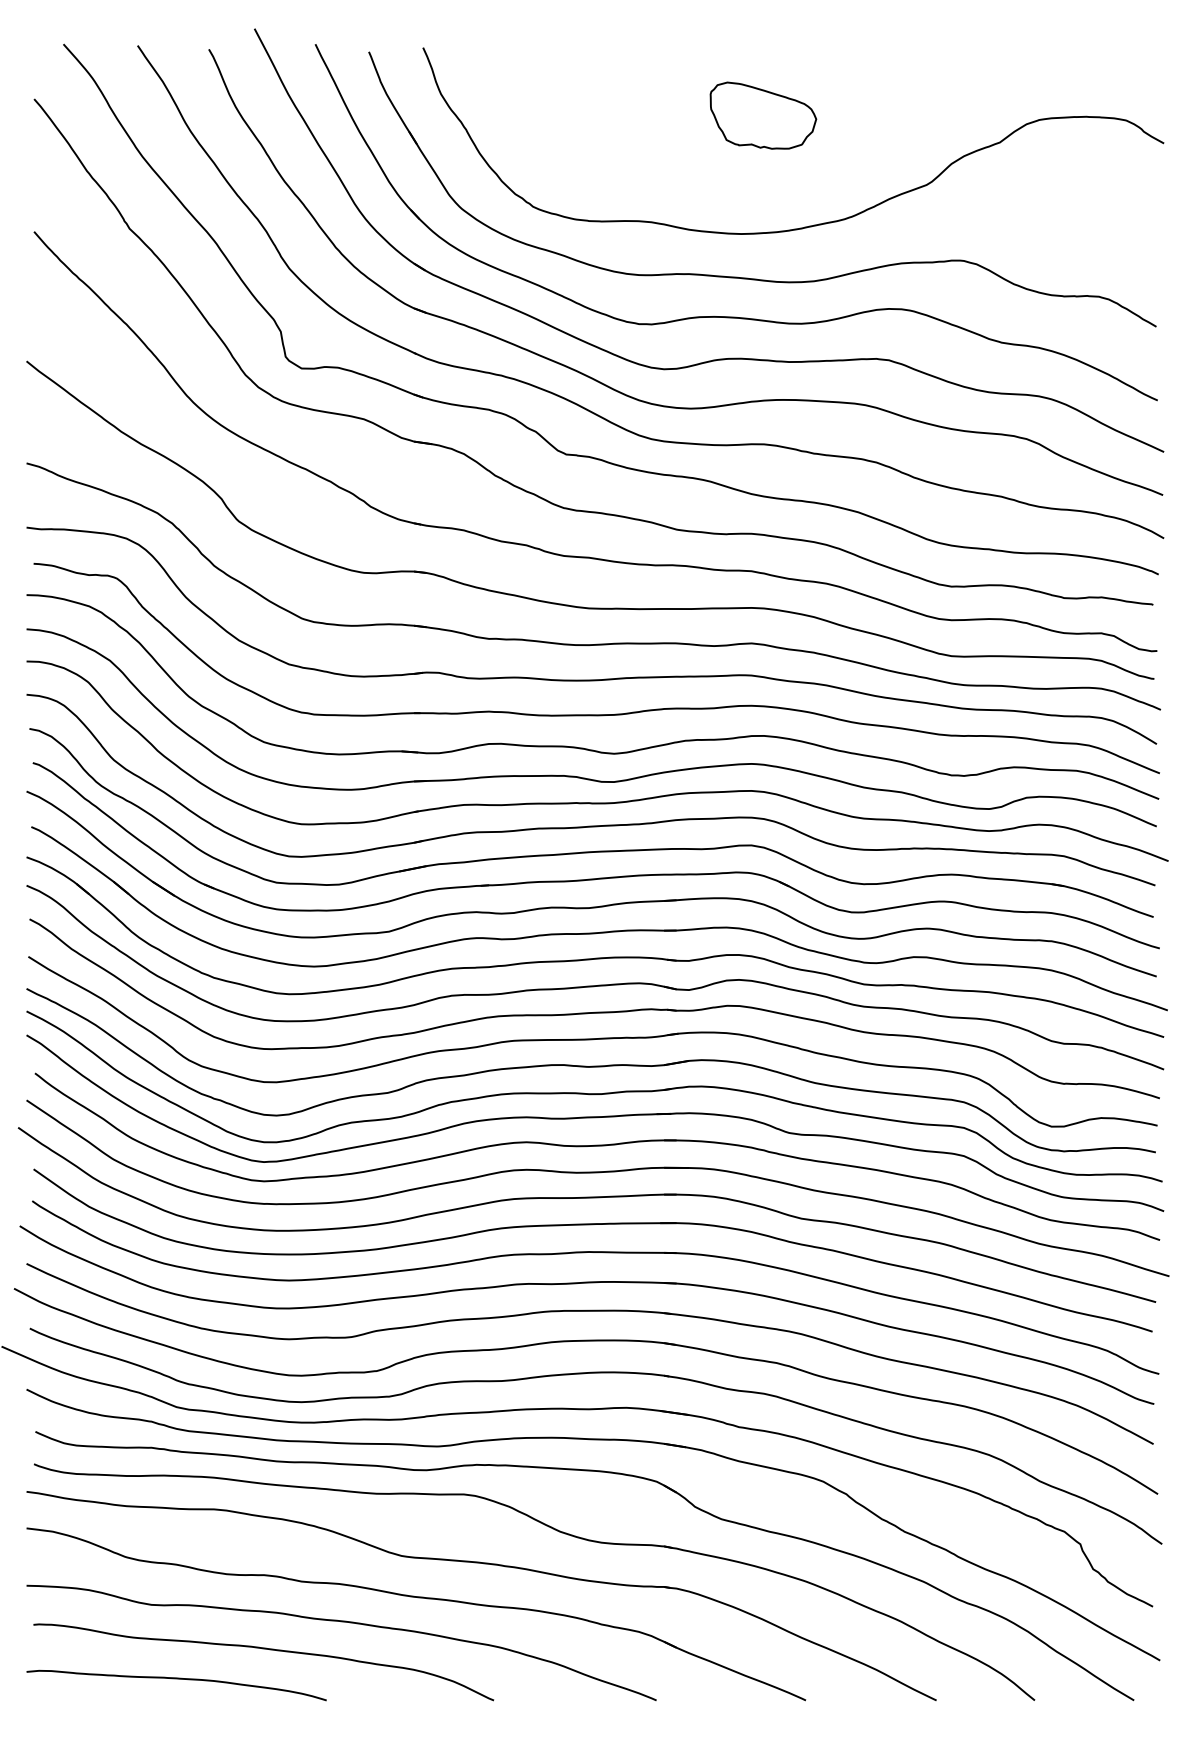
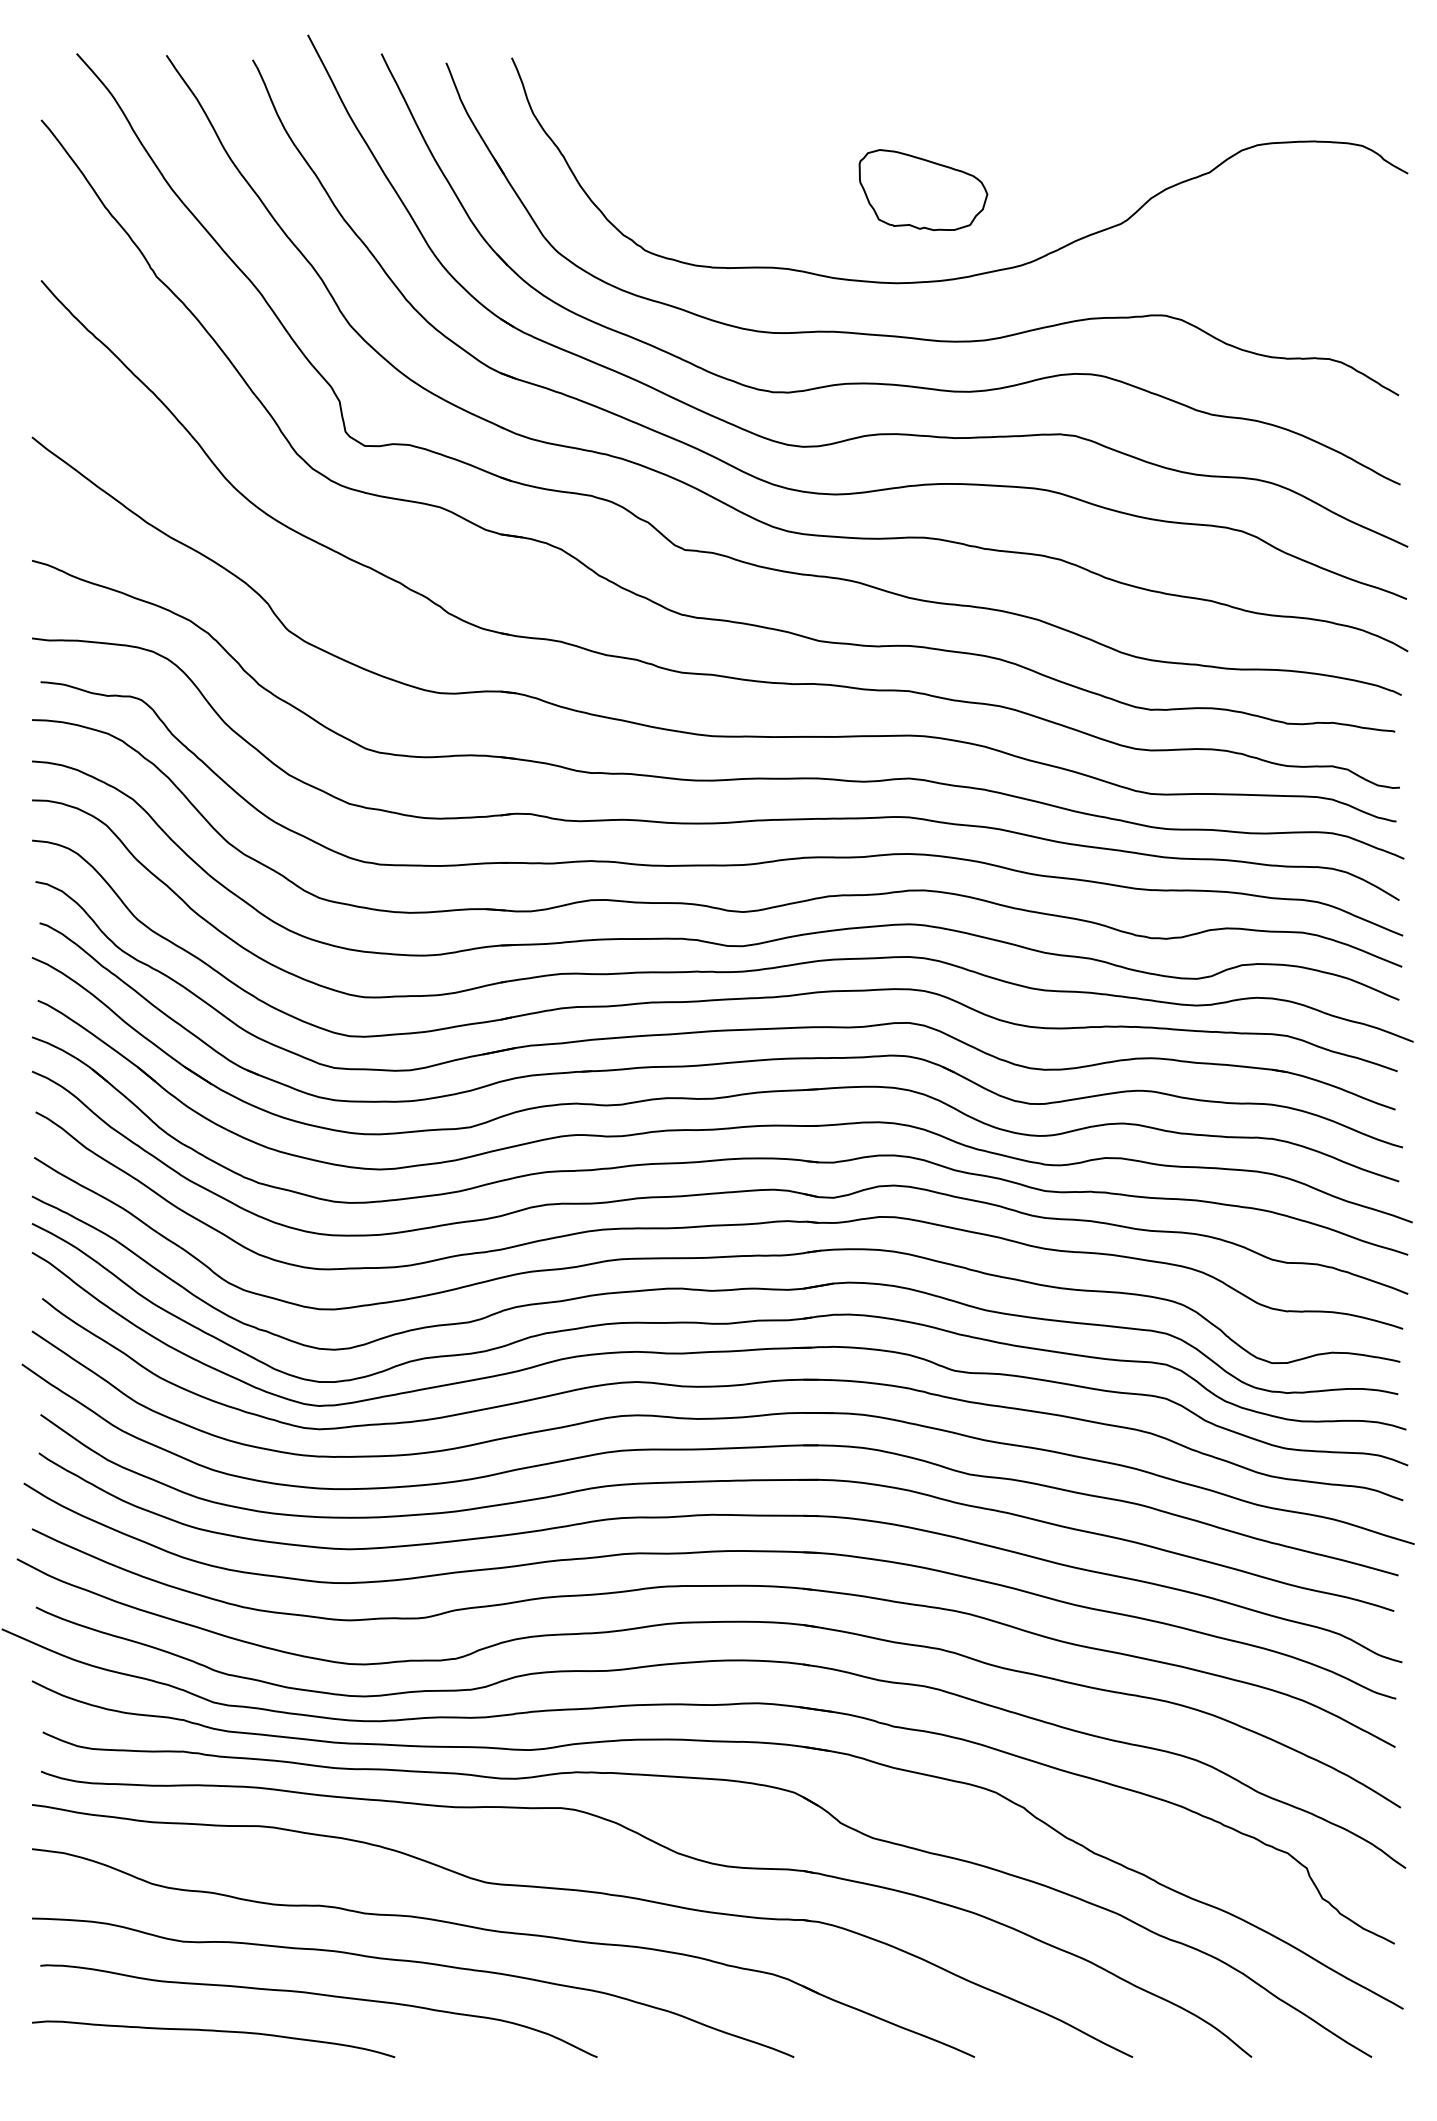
part: (763, 115) -> (923, 189), moved

